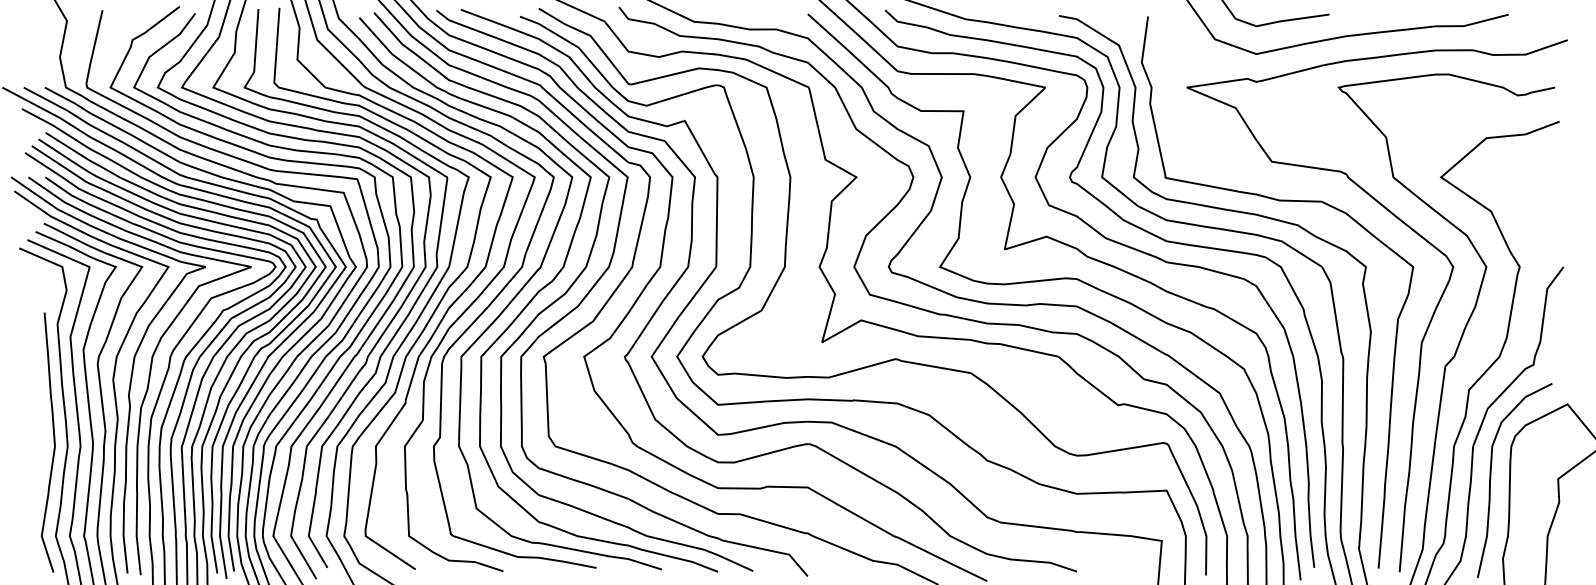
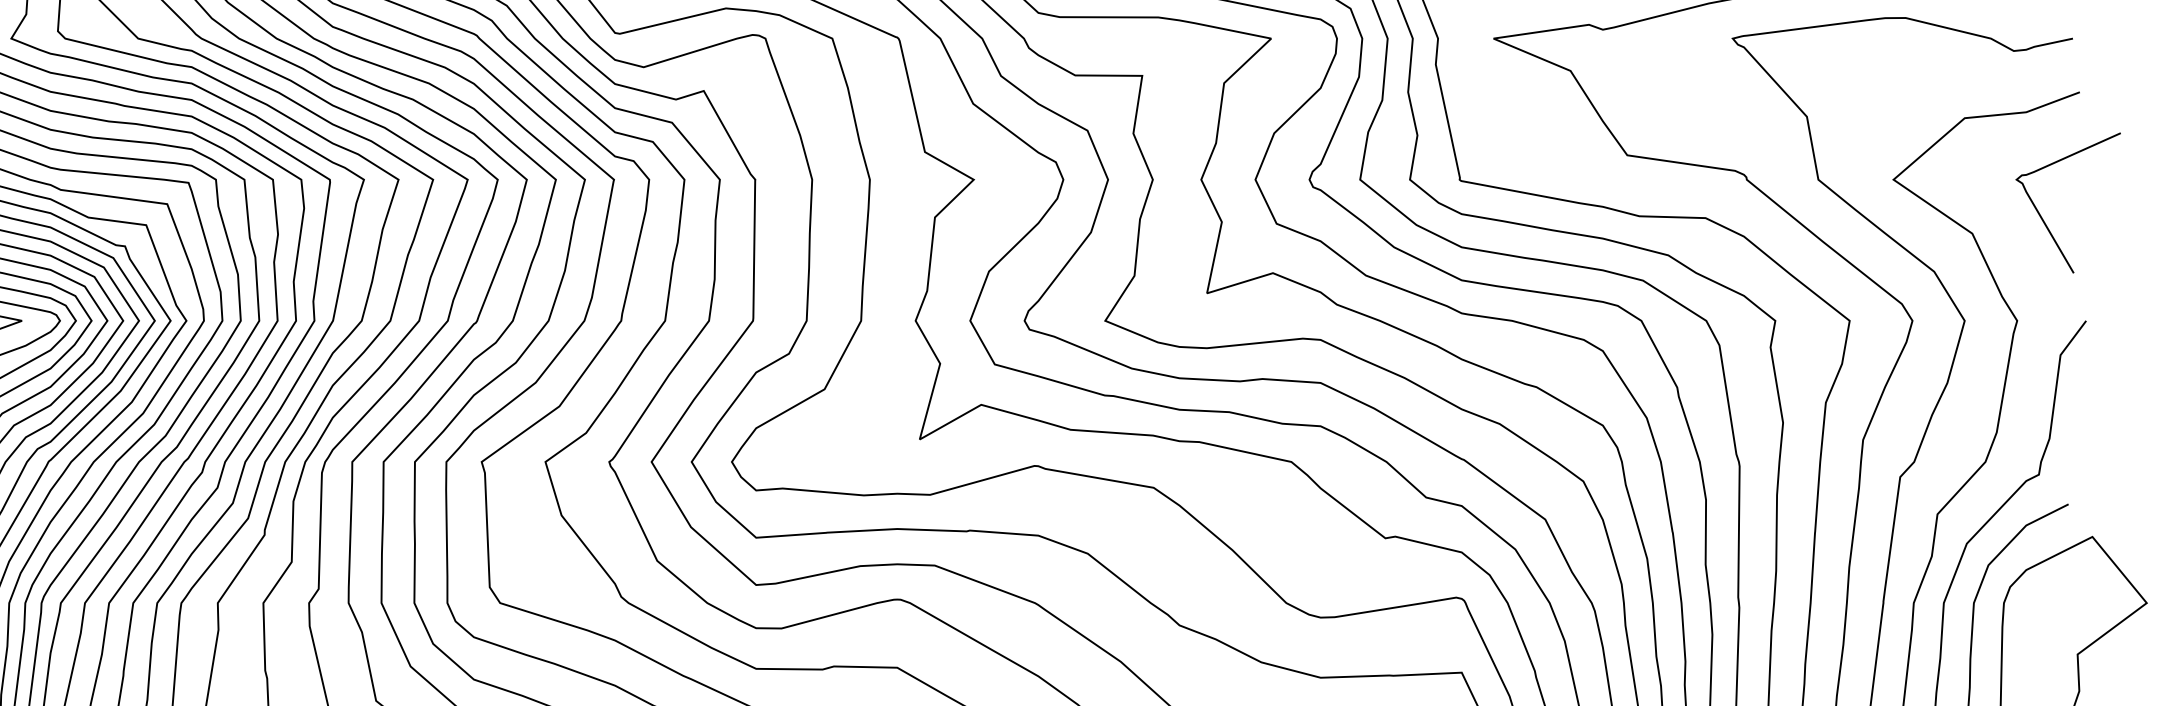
curve: (1535, 199) -> (2041, 214), added

